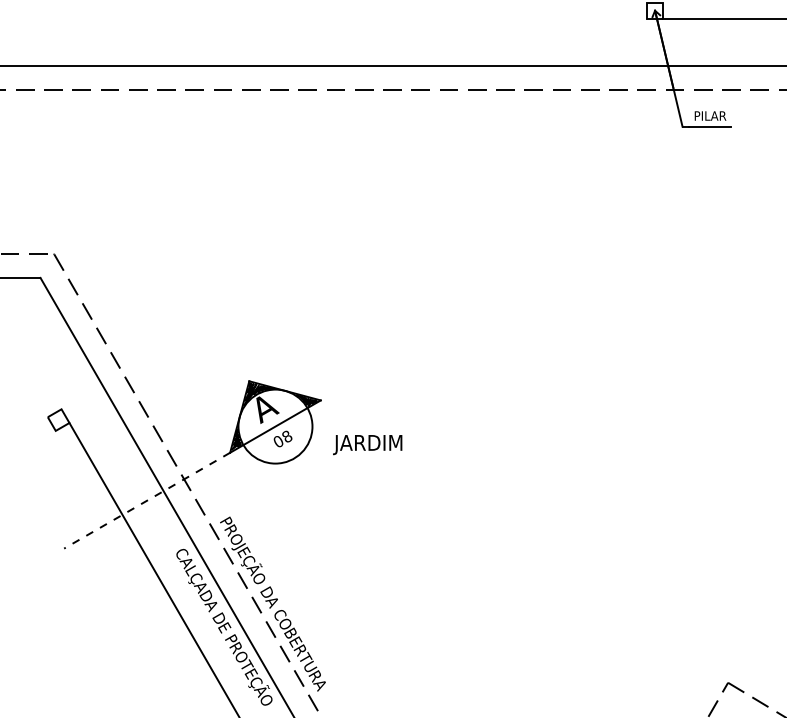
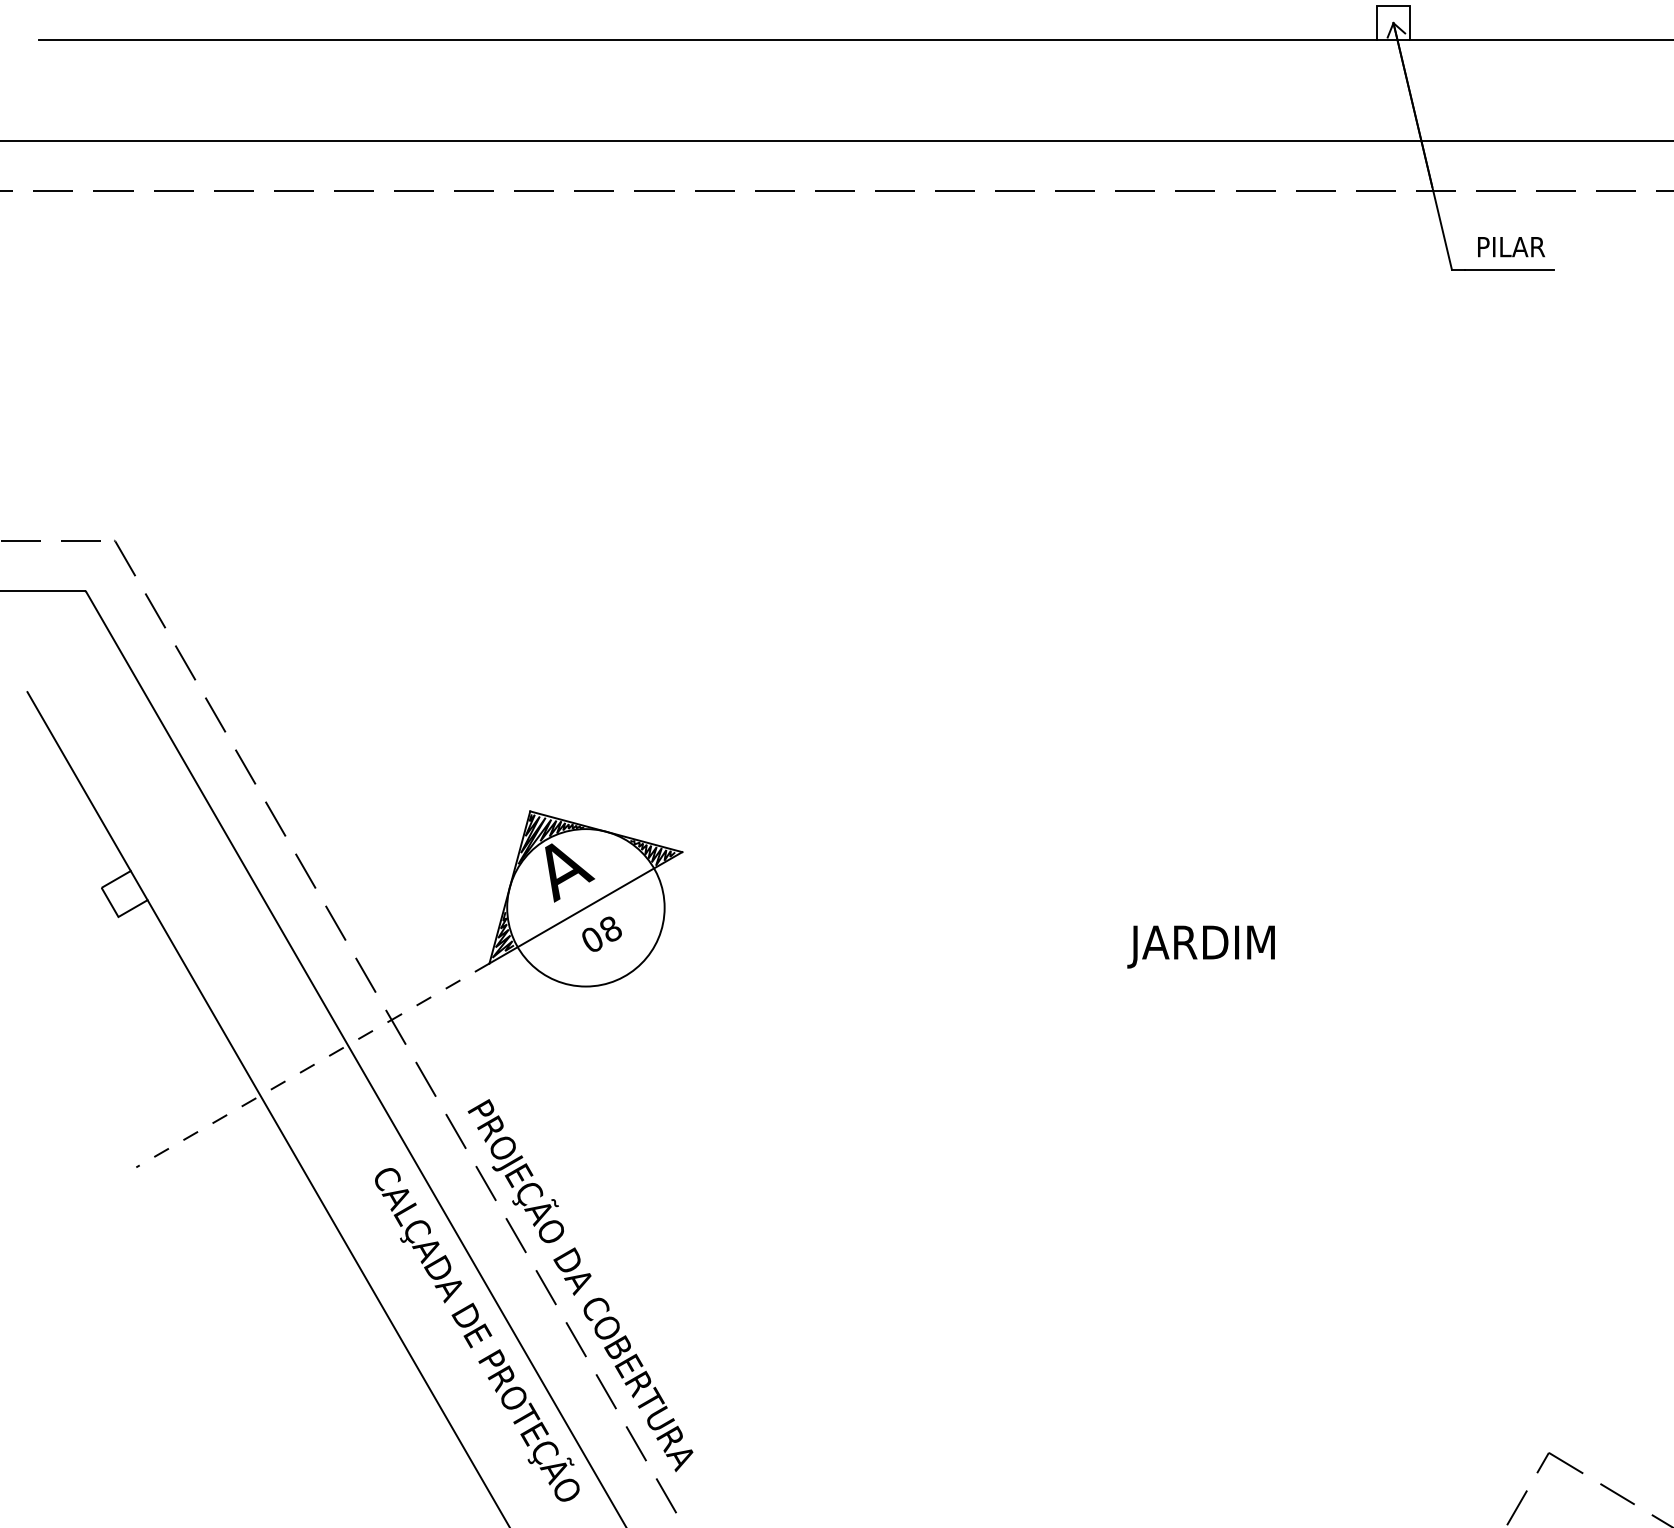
line: (332, 18) -> (707, 39), added
line: (37, 367) -> (79, 782), added
text: (367, 445) -> (1200, 948), moved

